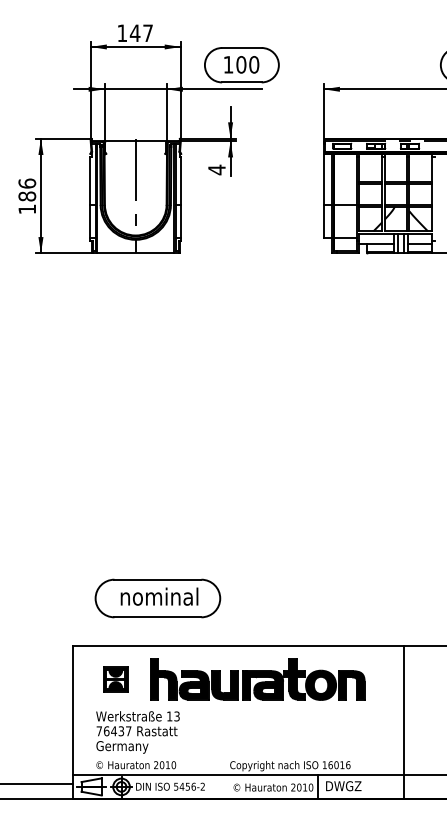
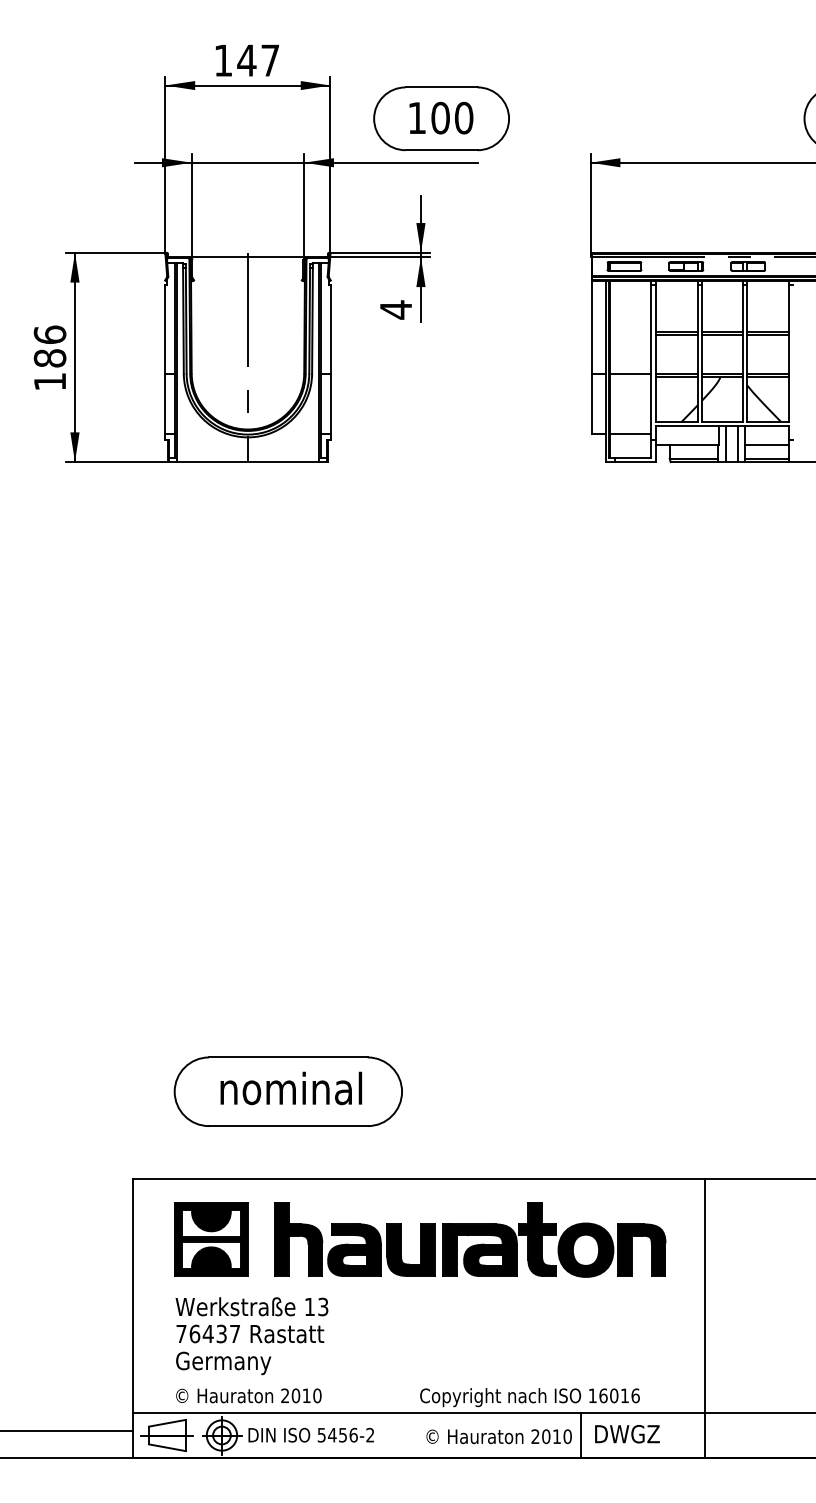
part: (115, 679) -> (210, 1239), size x1.67
line: (404, 722) -> (705, 1317), moved

